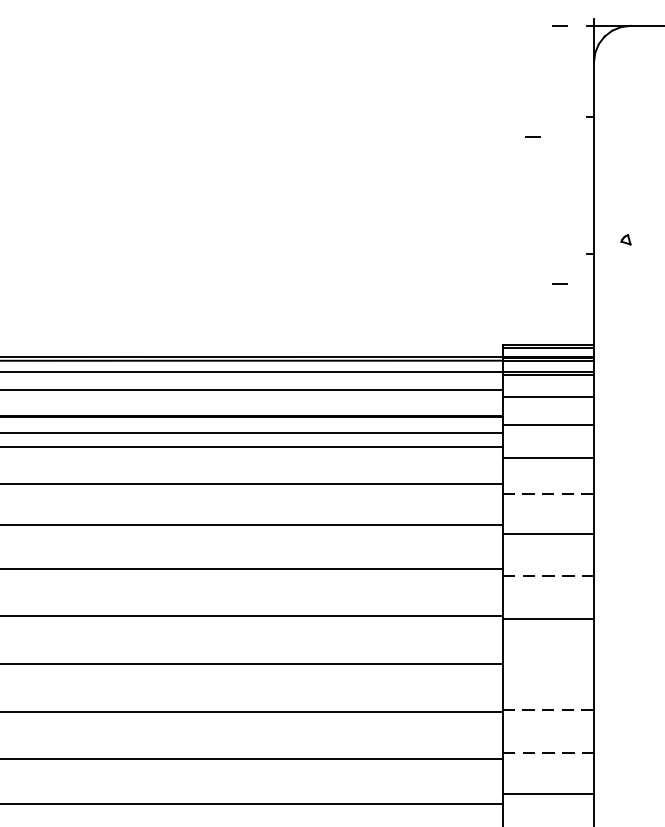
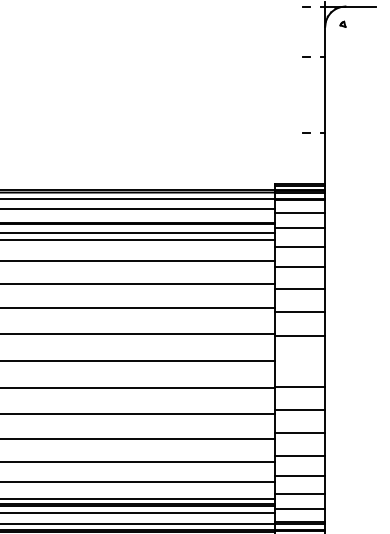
line: (533, 135) -> (306, 56), moved
part: (625, 238) -> (342, 23), moved
line: (560, 283) -> (306, 132), moved
line: (547, 493) -> (299, 266), dashed -> solid
line: (549, 576) -> (300, 312), dashed -> solid
line: (547, 709) -> (299, 386), dashed -> solid
line: (549, 752) -> (300, 410), dashed -> solid

